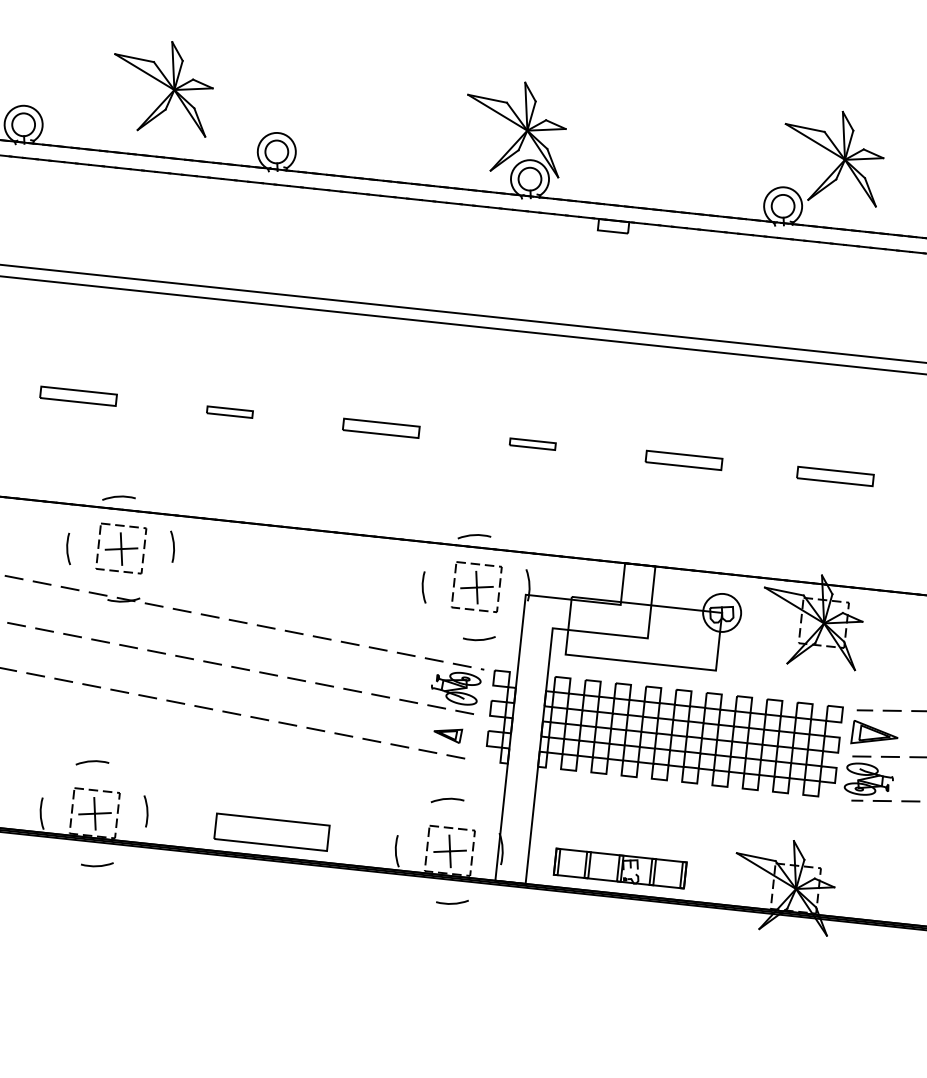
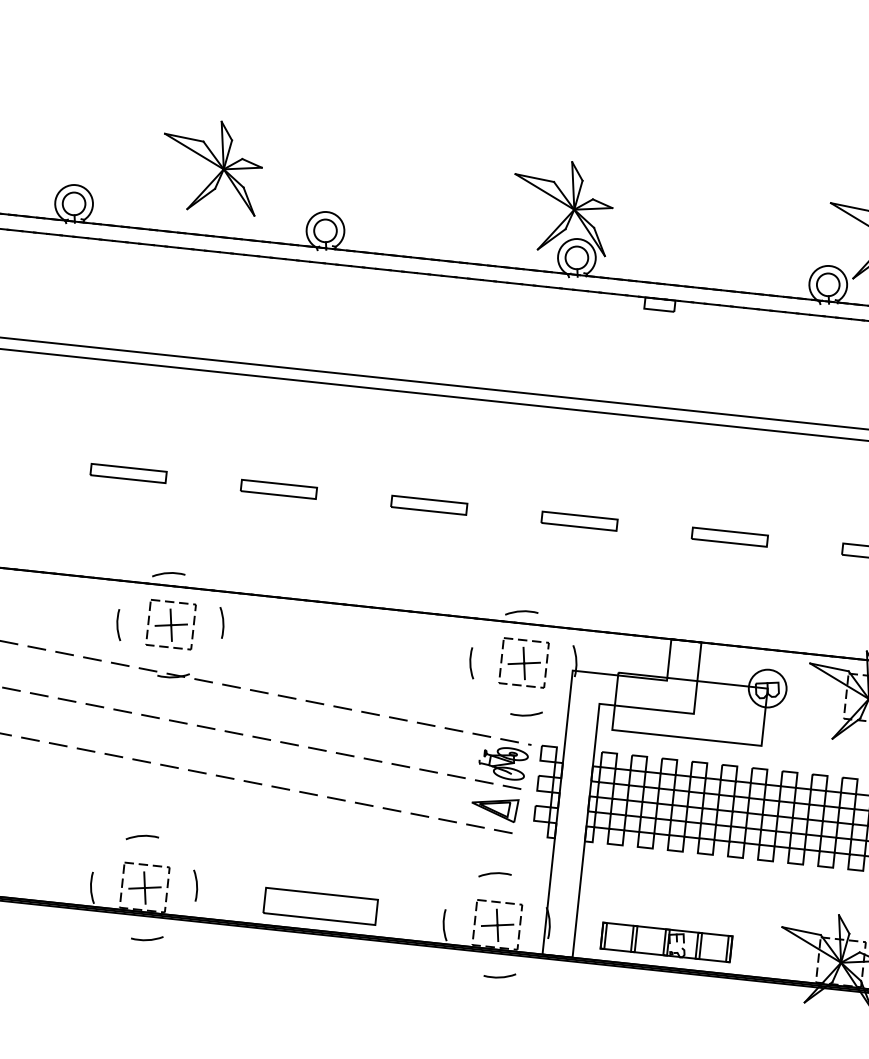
part: (229, 411) -> (278, 488), size x1.67
part: (532, 443) -> (579, 520), size x1.67
part: (448, 736) -> (495, 811), size x1.67

